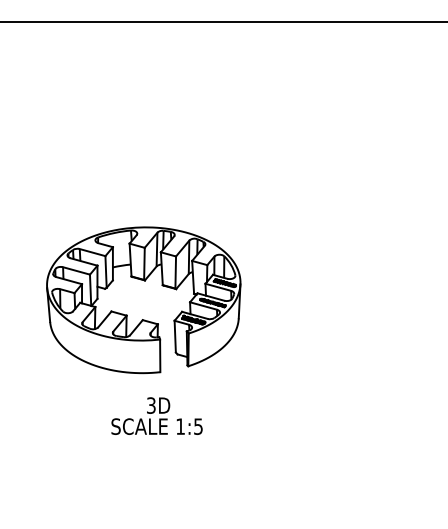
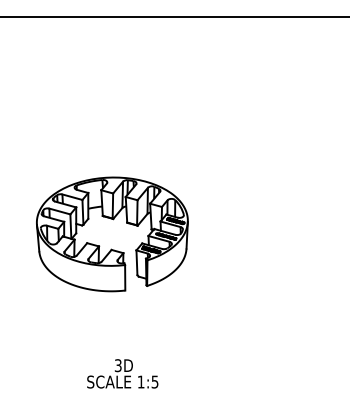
text: (156, 415) -> (122, 373), moved

